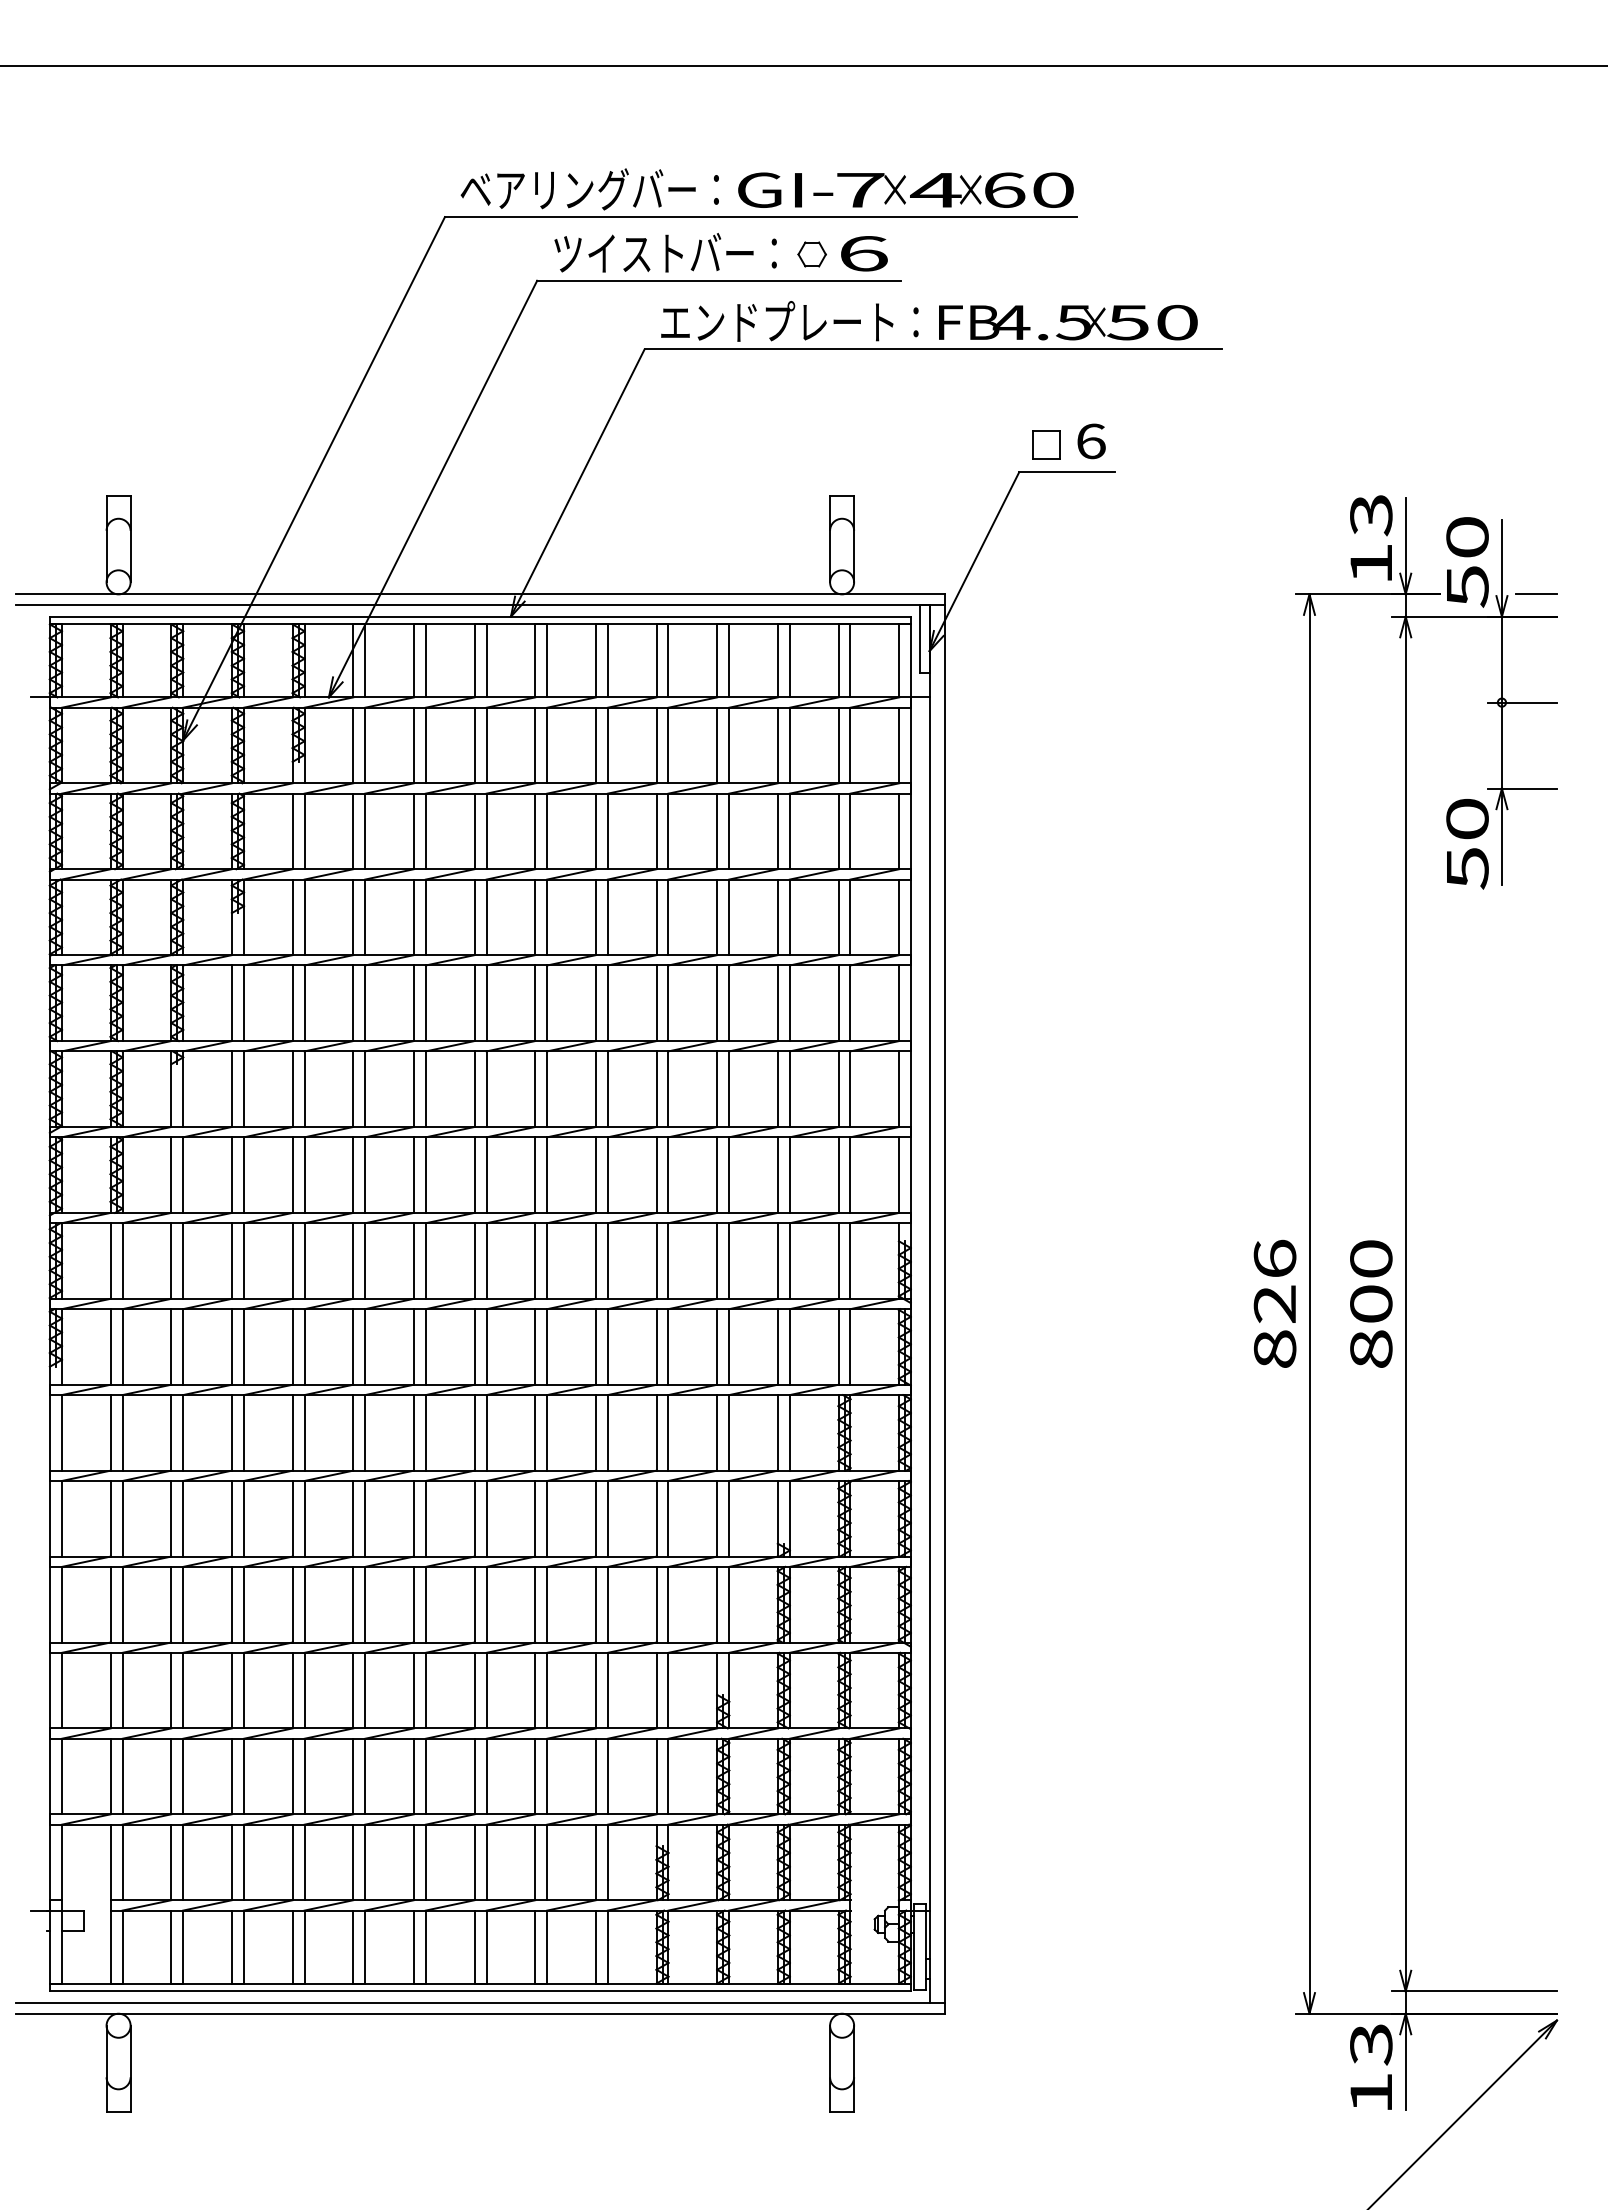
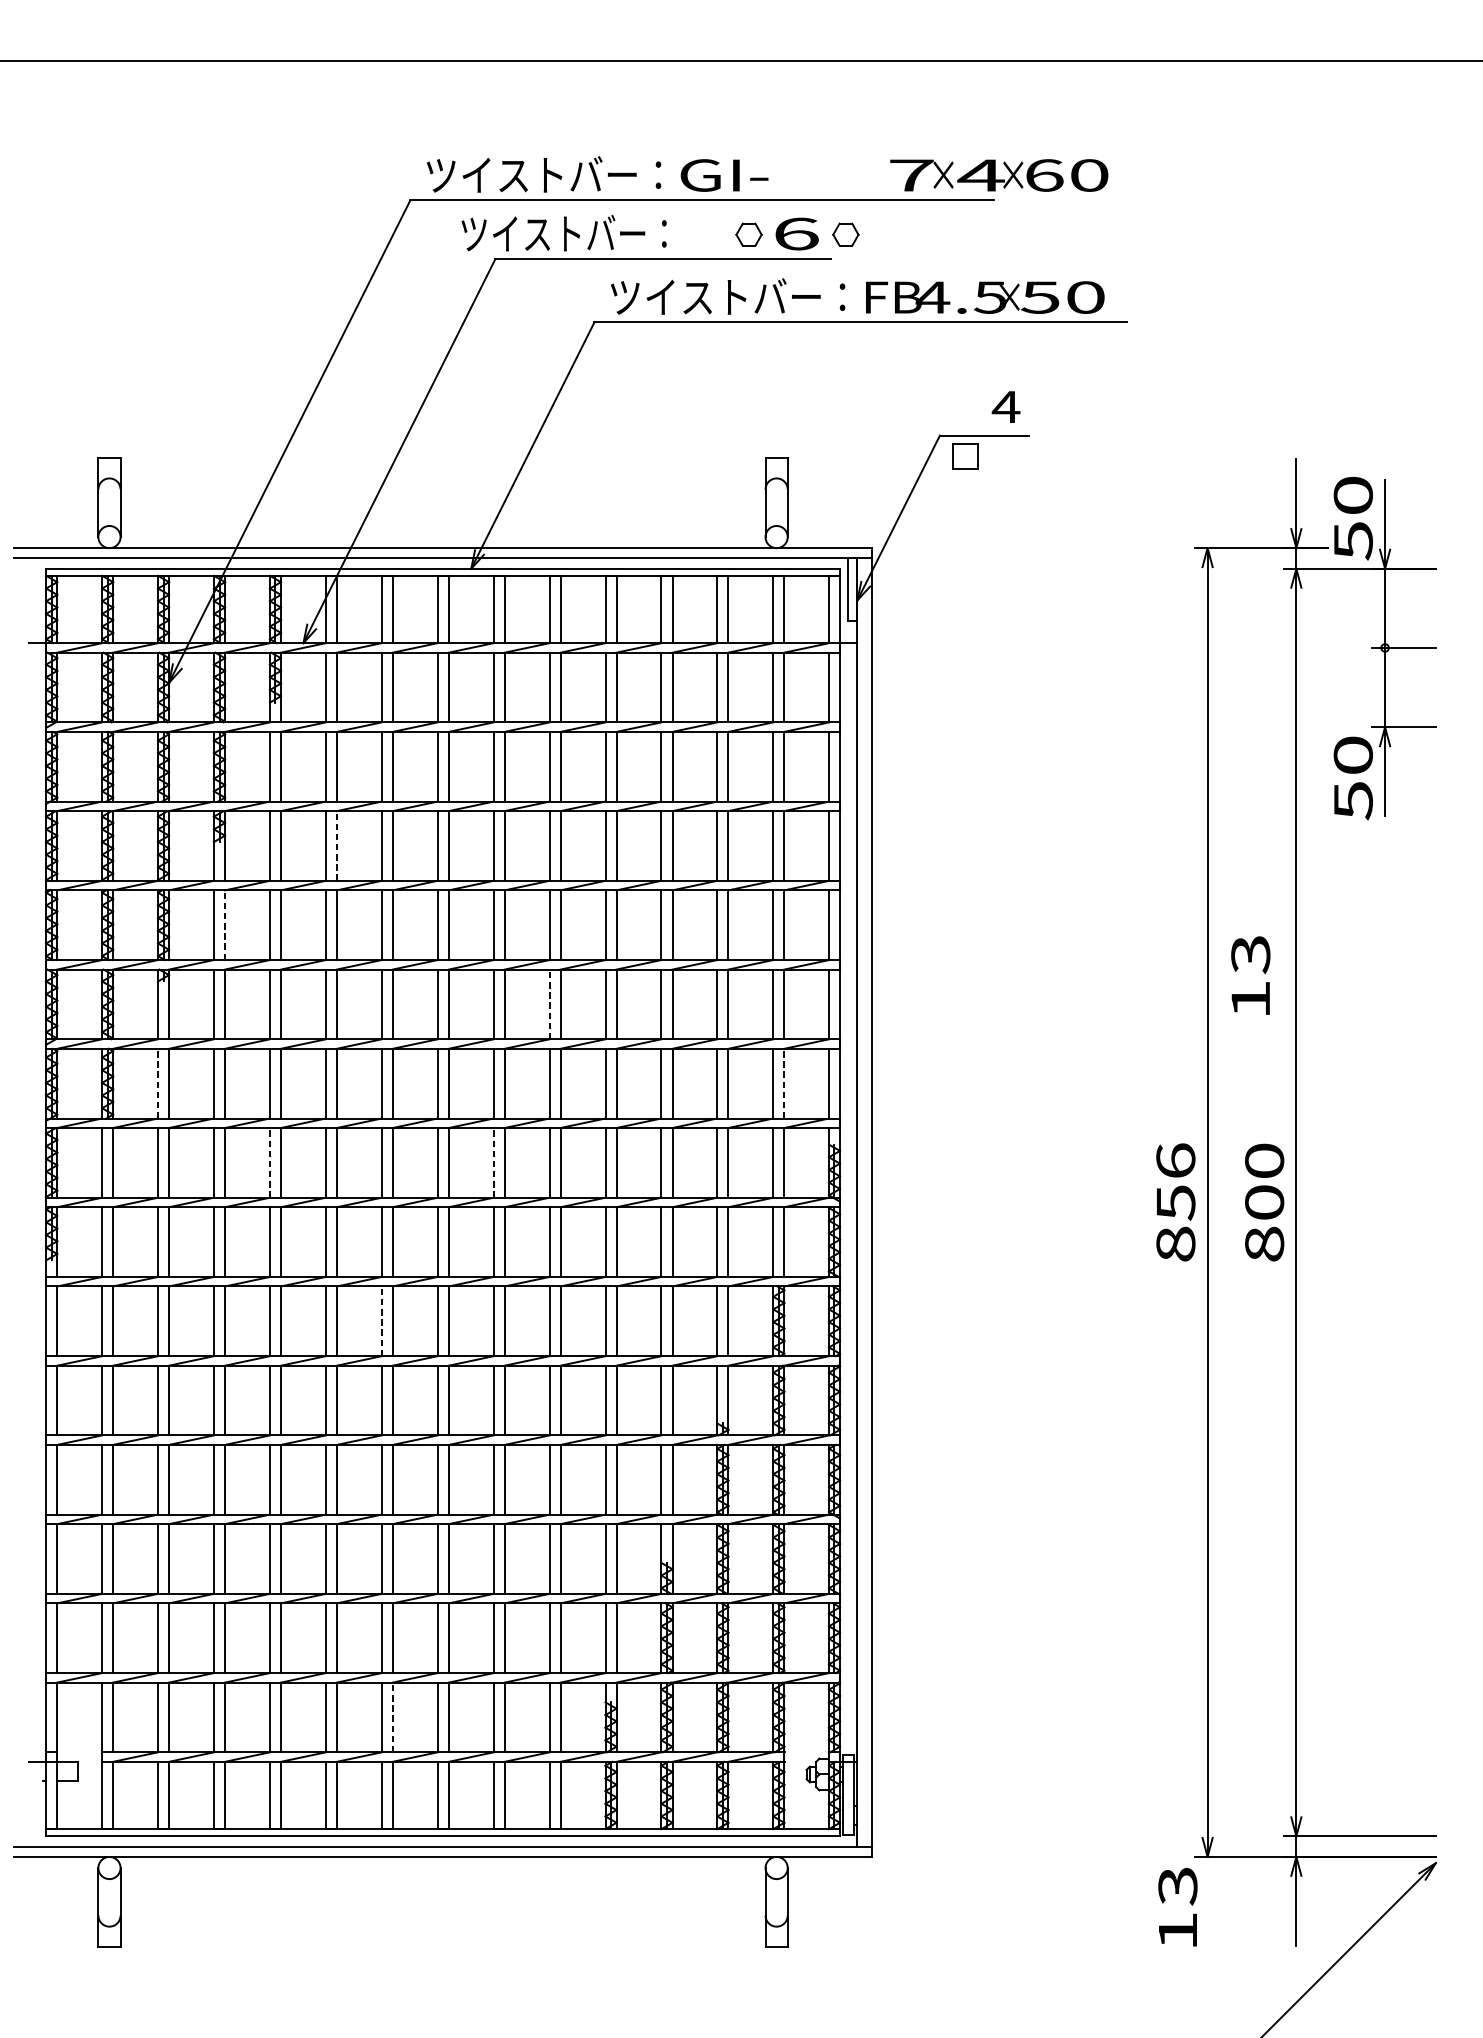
text: (589, 189) -> (543, 174), ベアリングバー： -> ツイストバー：
text: (955, 189) -> (999, 174), moved
text: (665, 252) -> (563, 232), moved
part: (916, 254) -> (845, 234), added
text: (789, 321) -> (728, 296), エンドプレート： -> ツイストバー：
text: (1090, 441) -> (1005, 407), 6 -> 4
part: (1046, 444) -> (965, 456), moved
text: (1371, 537) -> (1250, 975), moved
line: (1535, 594) -> (1416, 548), removed
line: (365, 917) -> (337, 846), solid -> dashed
line: (243, 1003) -> (224, 925), solid -> dashed
line: (595, 1089) -> (549, 1004), solid -> dashed
line: (171, 1175) -> (158, 1084), solid -> dashed
line: (850, 1175) -> (784, 1084), solid -> dashed
line: (292, 1261) -> (269, 1163), solid -> dashed
line: (535, 1261) -> (493, 1163), solid -> dashed
text: (1274, 1304) -> (1175, 1202), 826 -> 856
line: (413, 1432) -> (381, 1320), solid -> dashed
line: (425, 1862) -> (392, 1717), solid -> dashed
text: (1371, 2066) -> (1178, 1906), moved

